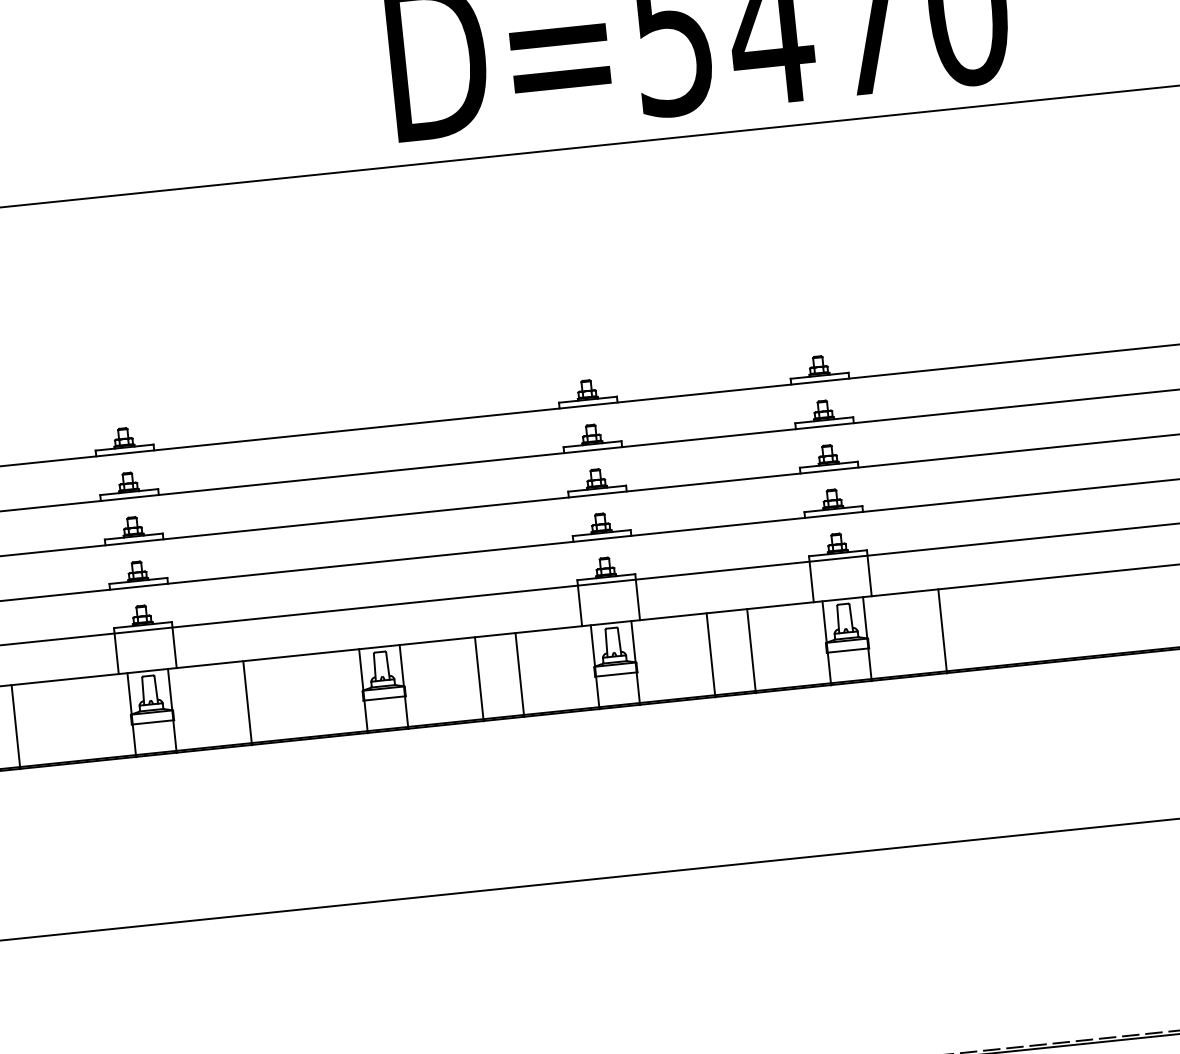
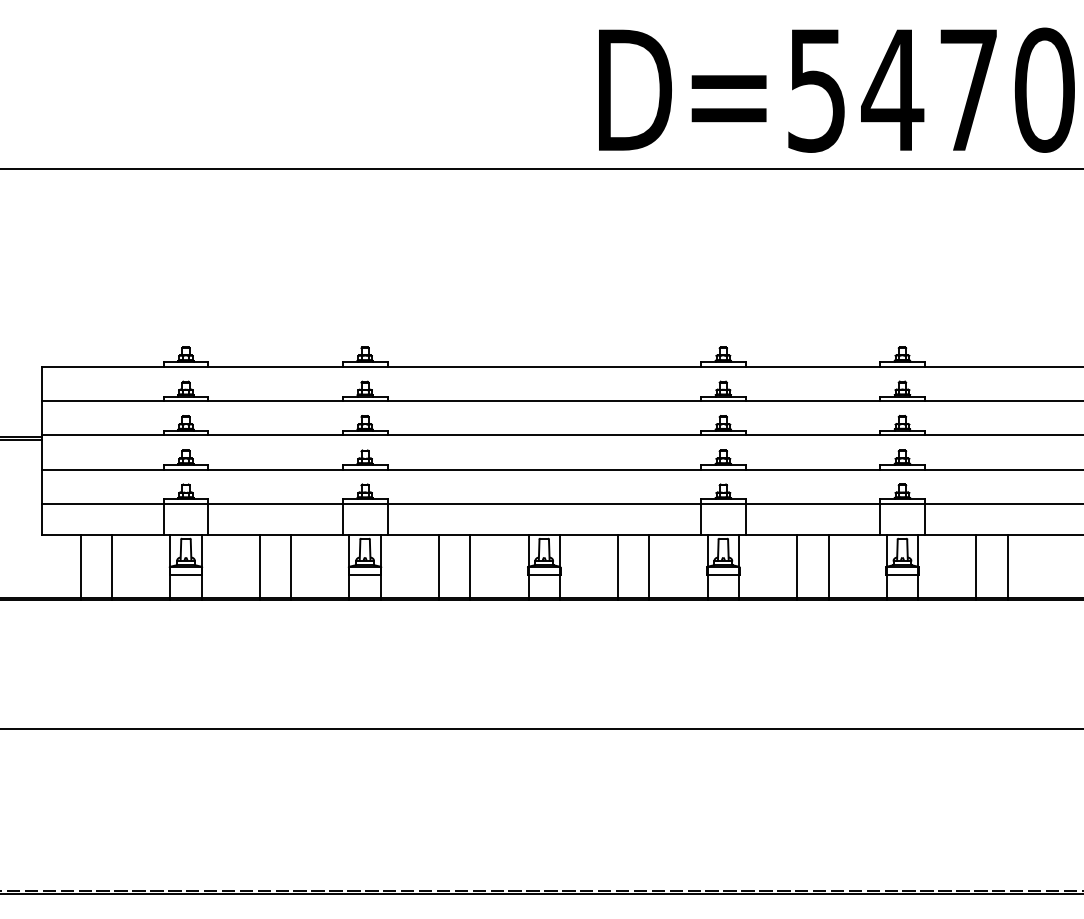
line: (982, 626) -> (1007, 566), added
line: (288, 697) -> (470, 566), added
line: (56, 721) -> (291, 566), added

